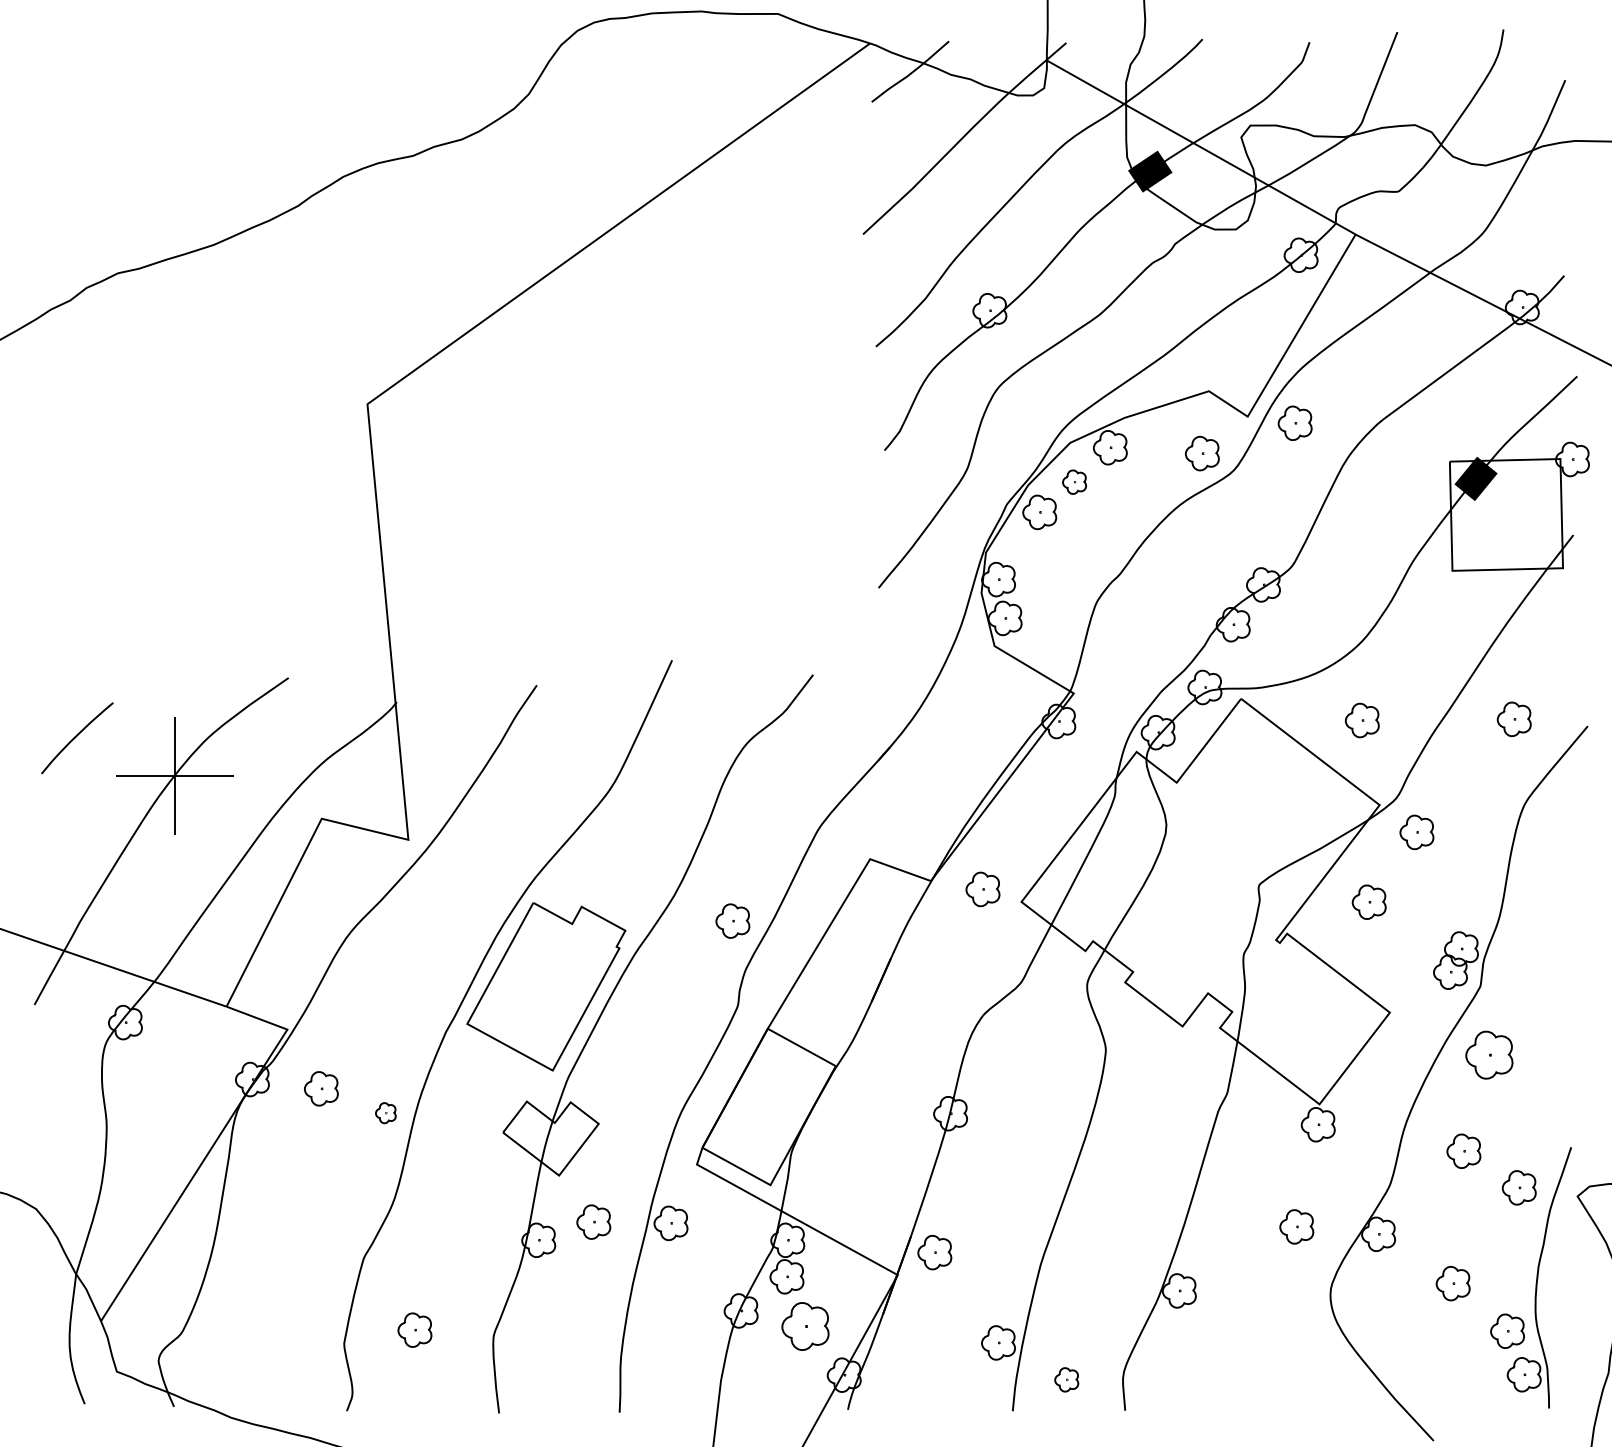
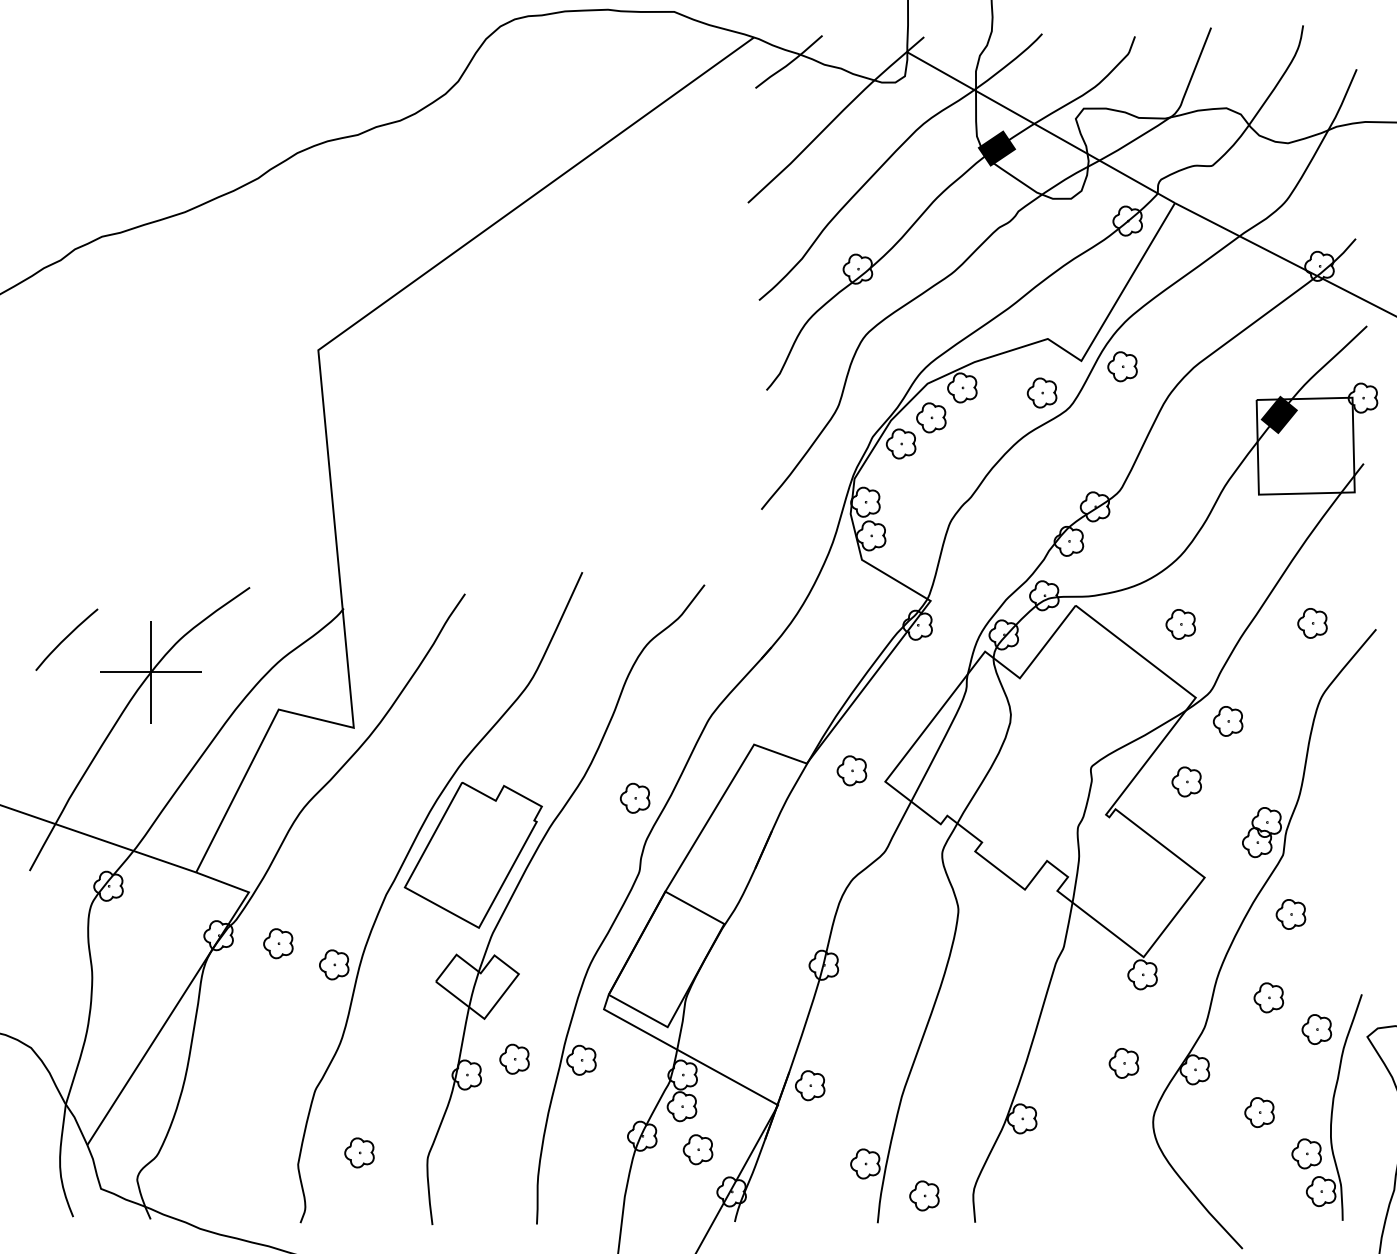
part: (1074, 481) -> (931, 417), size x1.43
part: (1489, 1054) -> (1291, 913), size x0.71
part: (385, 1112) -> (333, 964), size x1.67
part: (805, 1326) -> (698, 1149), size x0.71
part: (1066, 1379) -> (924, 1195), size x1.43

